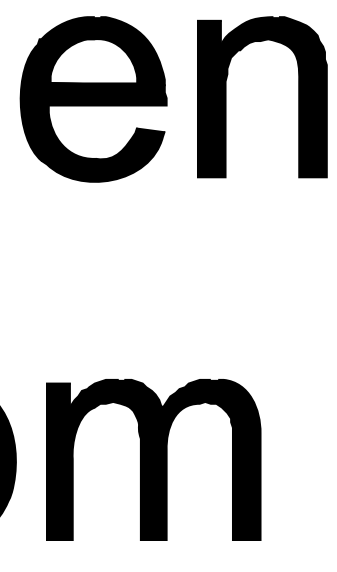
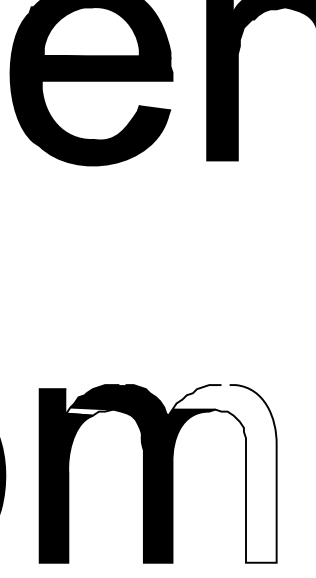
fill: (91, 403) -> (89, 411), removed
fill: (213, 459) -> (224, 473), removed

